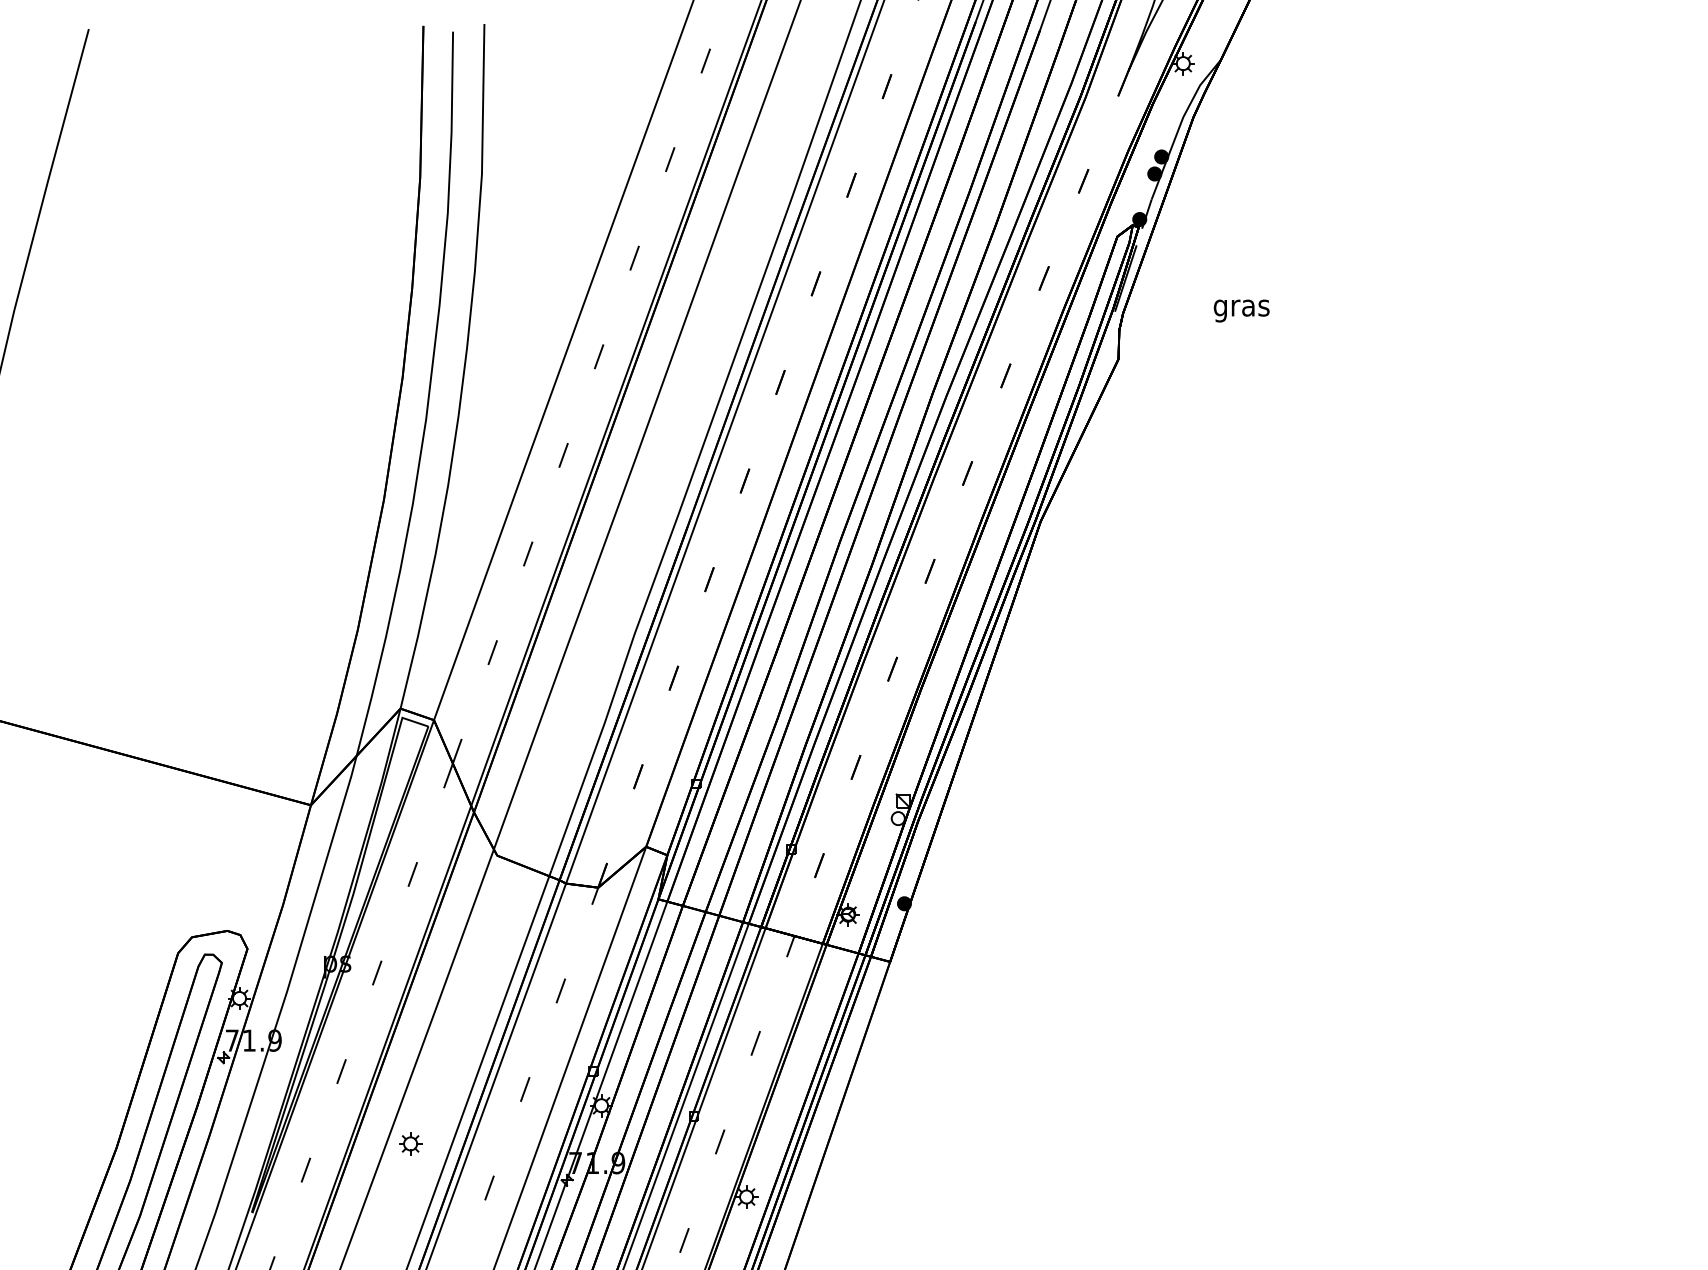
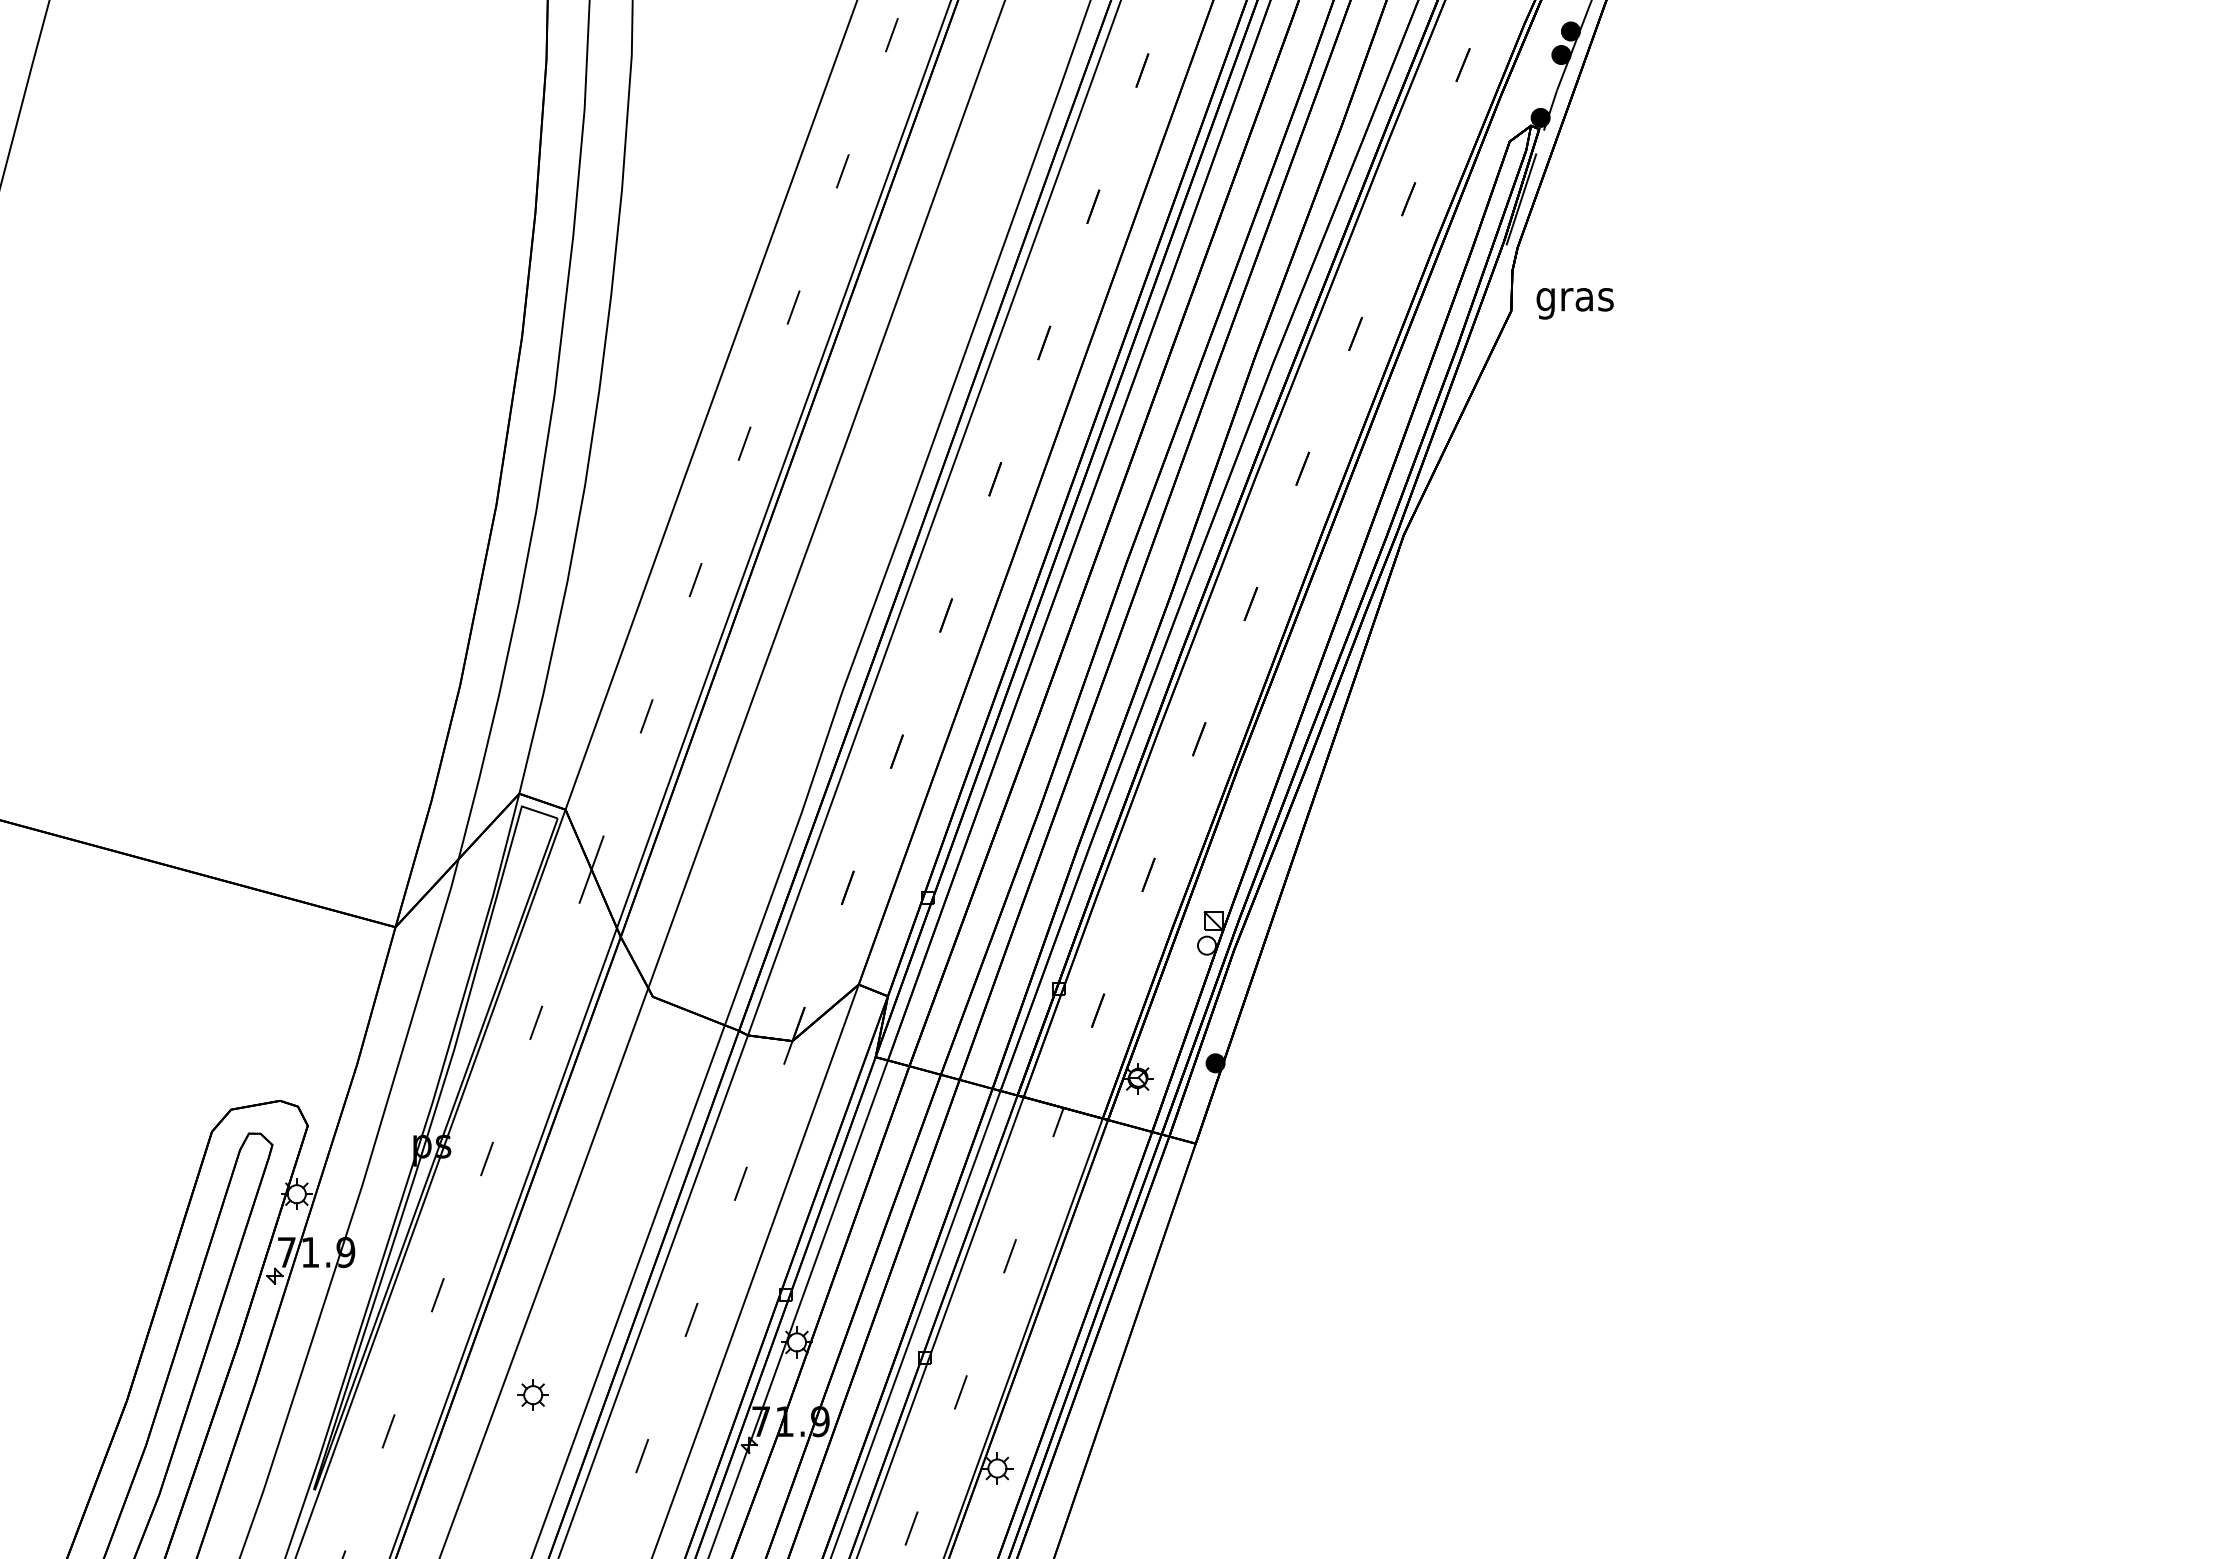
text: (1241, 310) -> (1574, 303), moved

